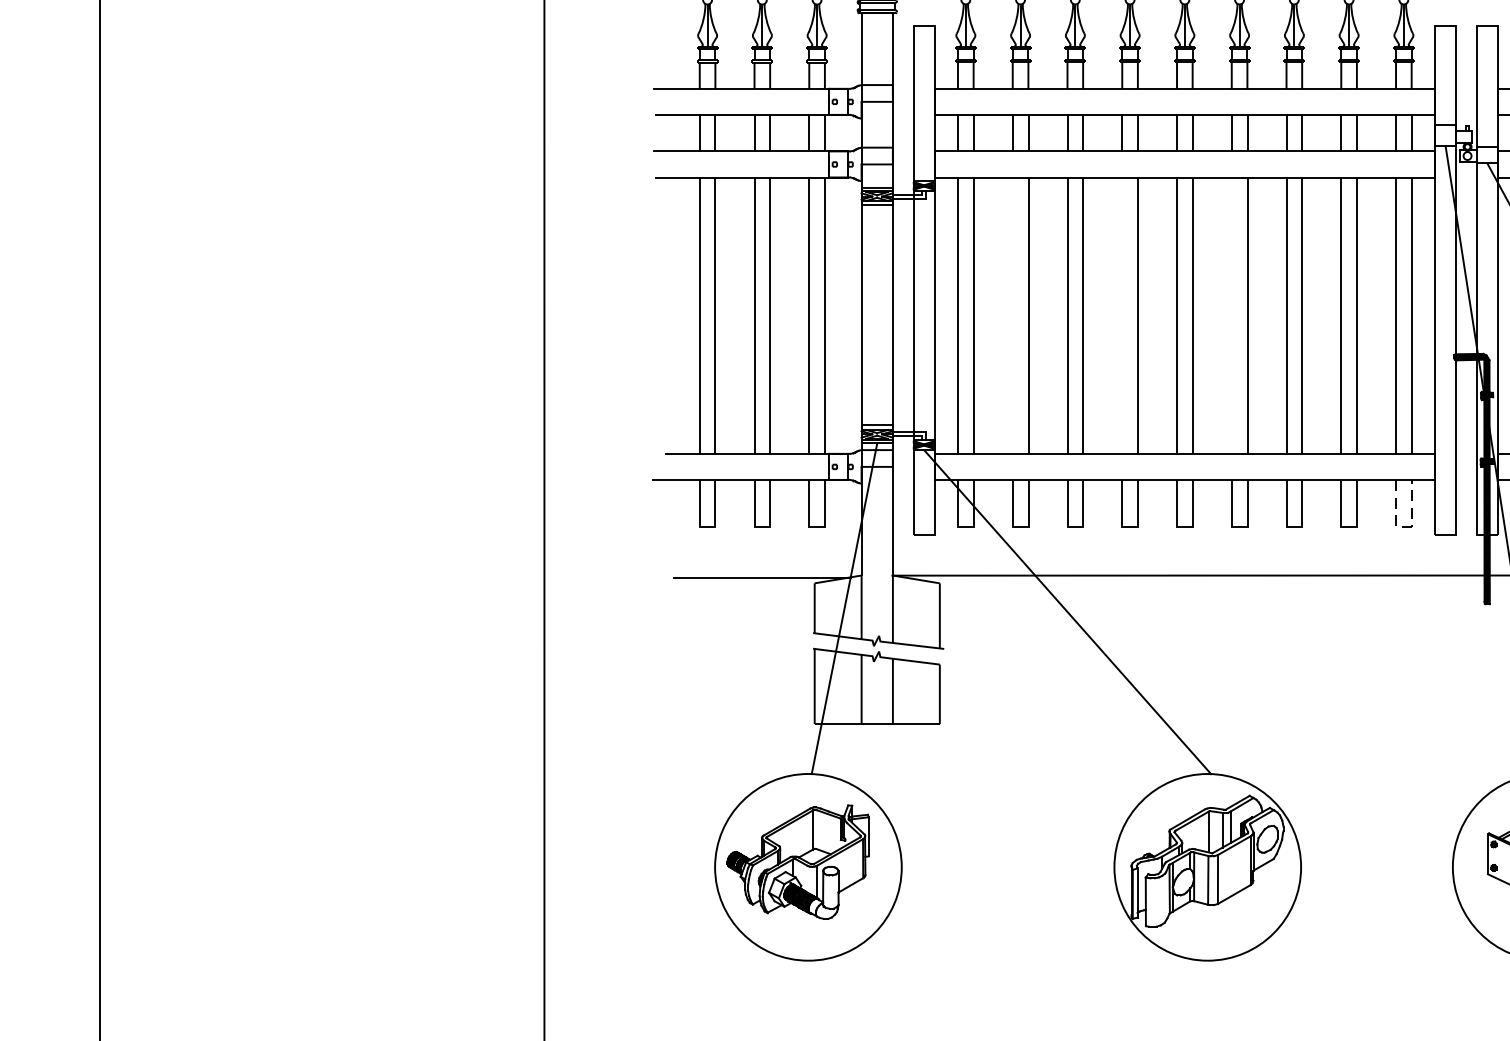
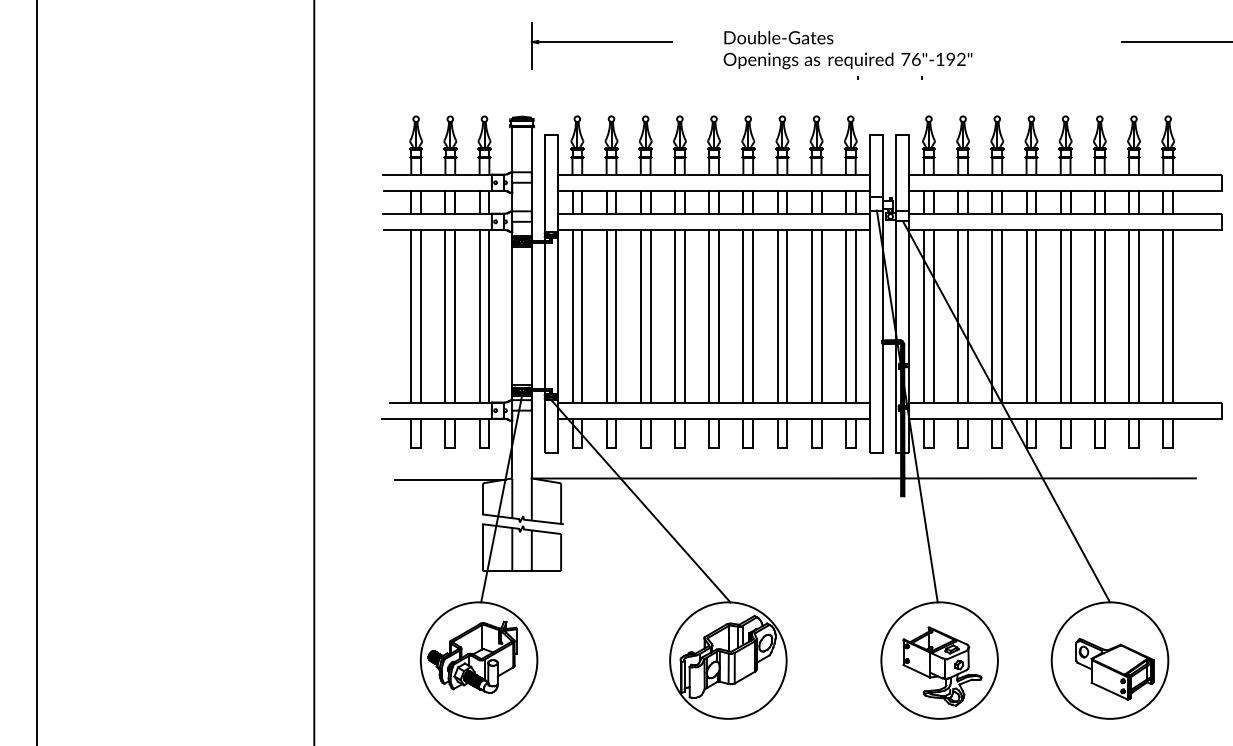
line: (1012, 316) -> (606, 316), added
line: (1123, 316) -> (675, 316), added
line: (1231, 316) -> (743, 316), added
line: (1403, 527) -> (850, 448), dashed -> solid

